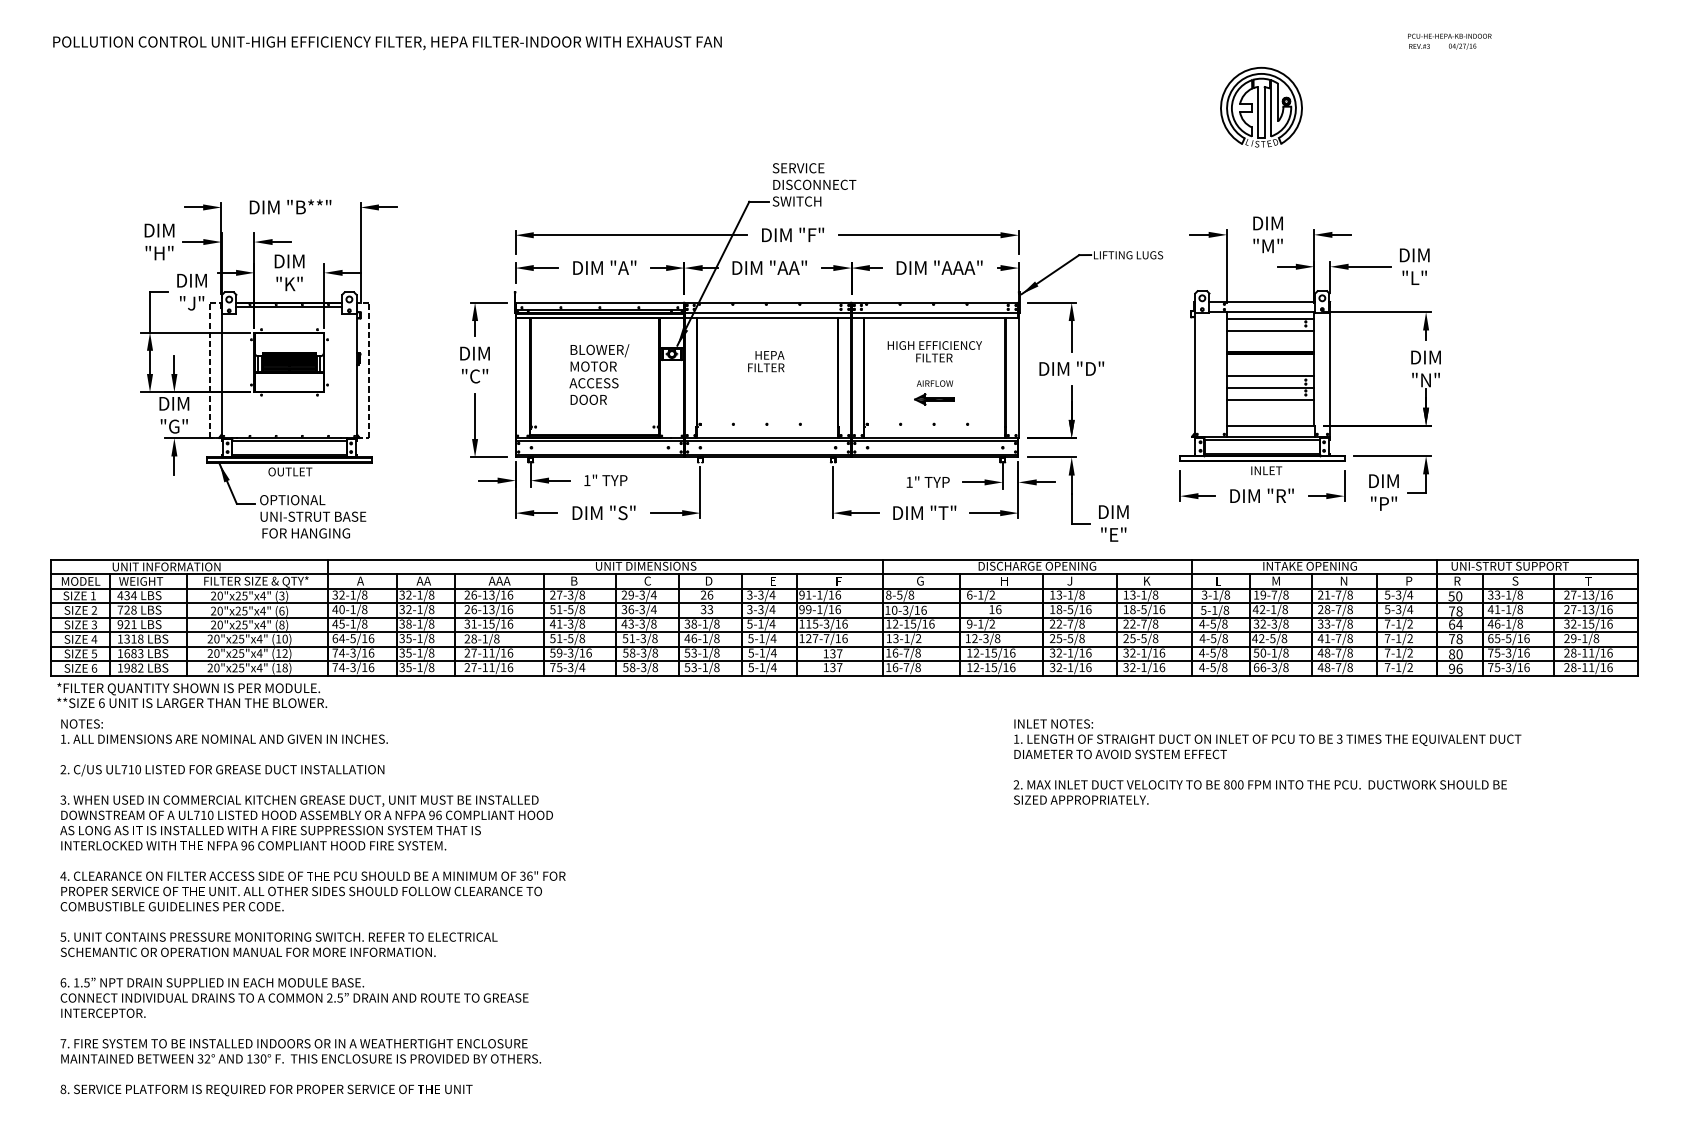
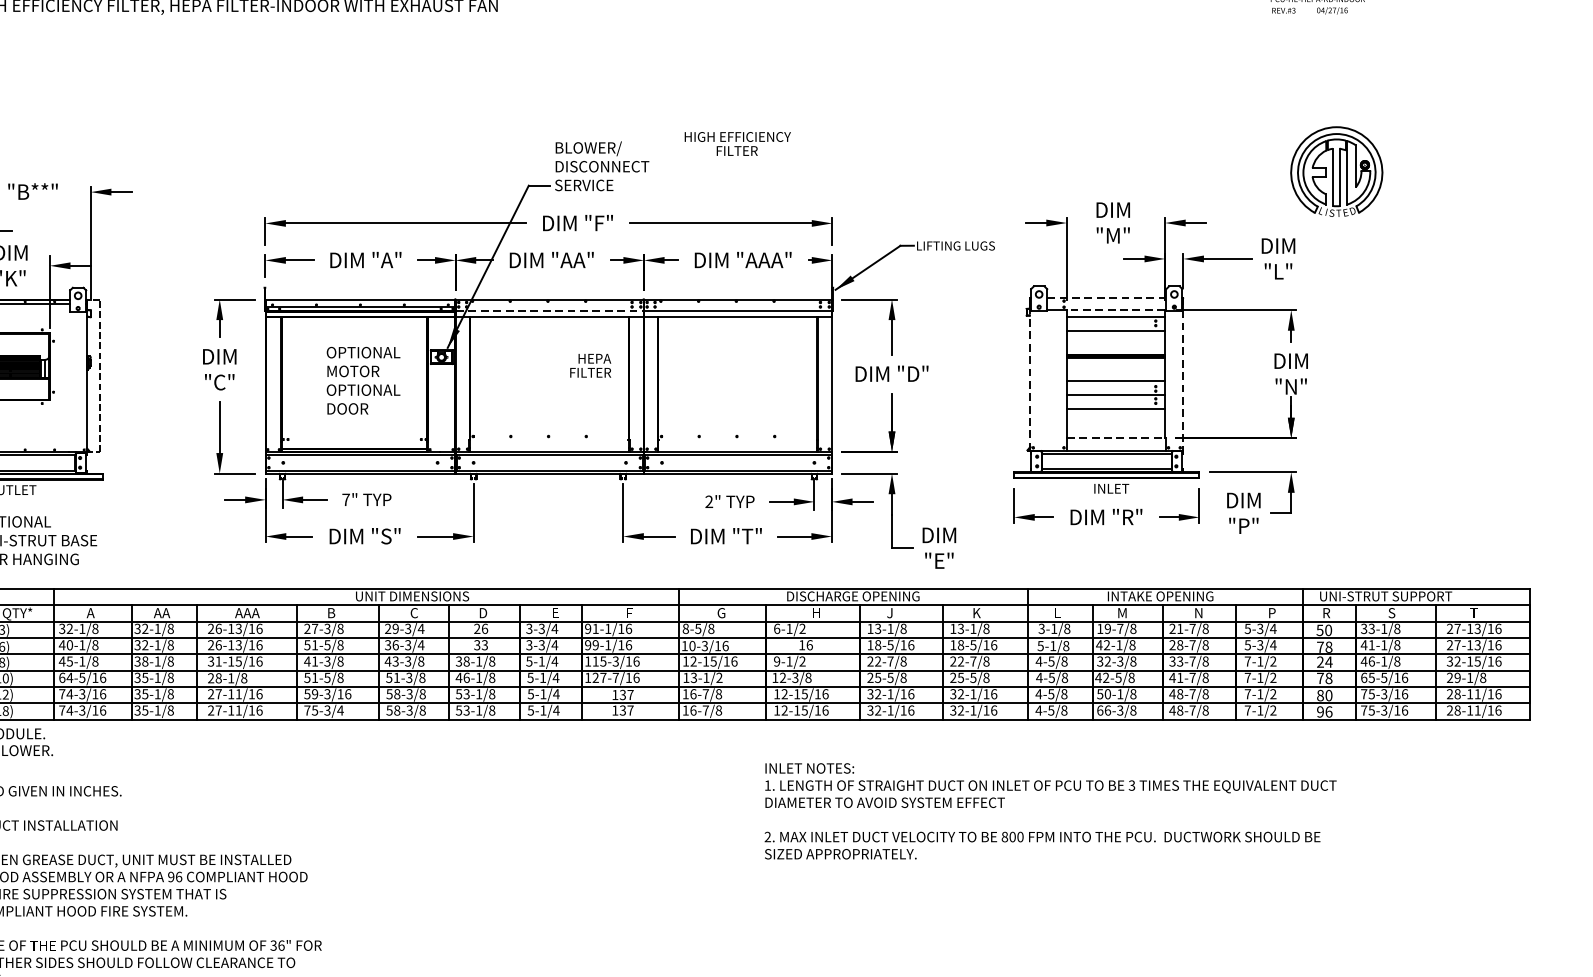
part: (1261, 107) -> (1336, 171), moved
text: (801, 168) -> (587, 148), SERVICE -> BLOWER/
text: (802, 201) -> (588, 185), SWITCH -> SERVICE
line: (1262, 301) -> (1106, 298), solid -> dashed
line: (768, 312) -> (550, 310), solid -> dashed
line: (1270, 312) -> (1115, 310), solid -> dashed
text: (602, 350) -> (363, 353), BLOWER/ -> OPTIONAL
text: (934, 351) -> (737, 143), moved
text: (766, 361) -> (590, 365), moved
line: (1194, 374) -> (1030, 380), solid -> dashed
line: (1330, 375) -> (1183, 381), solid -> dashed
text: (602, 383) -> (363, 390), ACCESS -> OPTIONAL
part: (934, 392) -> (737, 400), removed
line: (1270, 426) -> (1115, 438), solid -> dashed
text: (586, 480) -> (345, 499), 1" -> 7"
text: (909, 481) -> (709, 500), 1" -> 2"
text: (1452, 624) -> (1321, 662), 64 -> 24
text: (1267, 761) -> (1050, 810), moved

